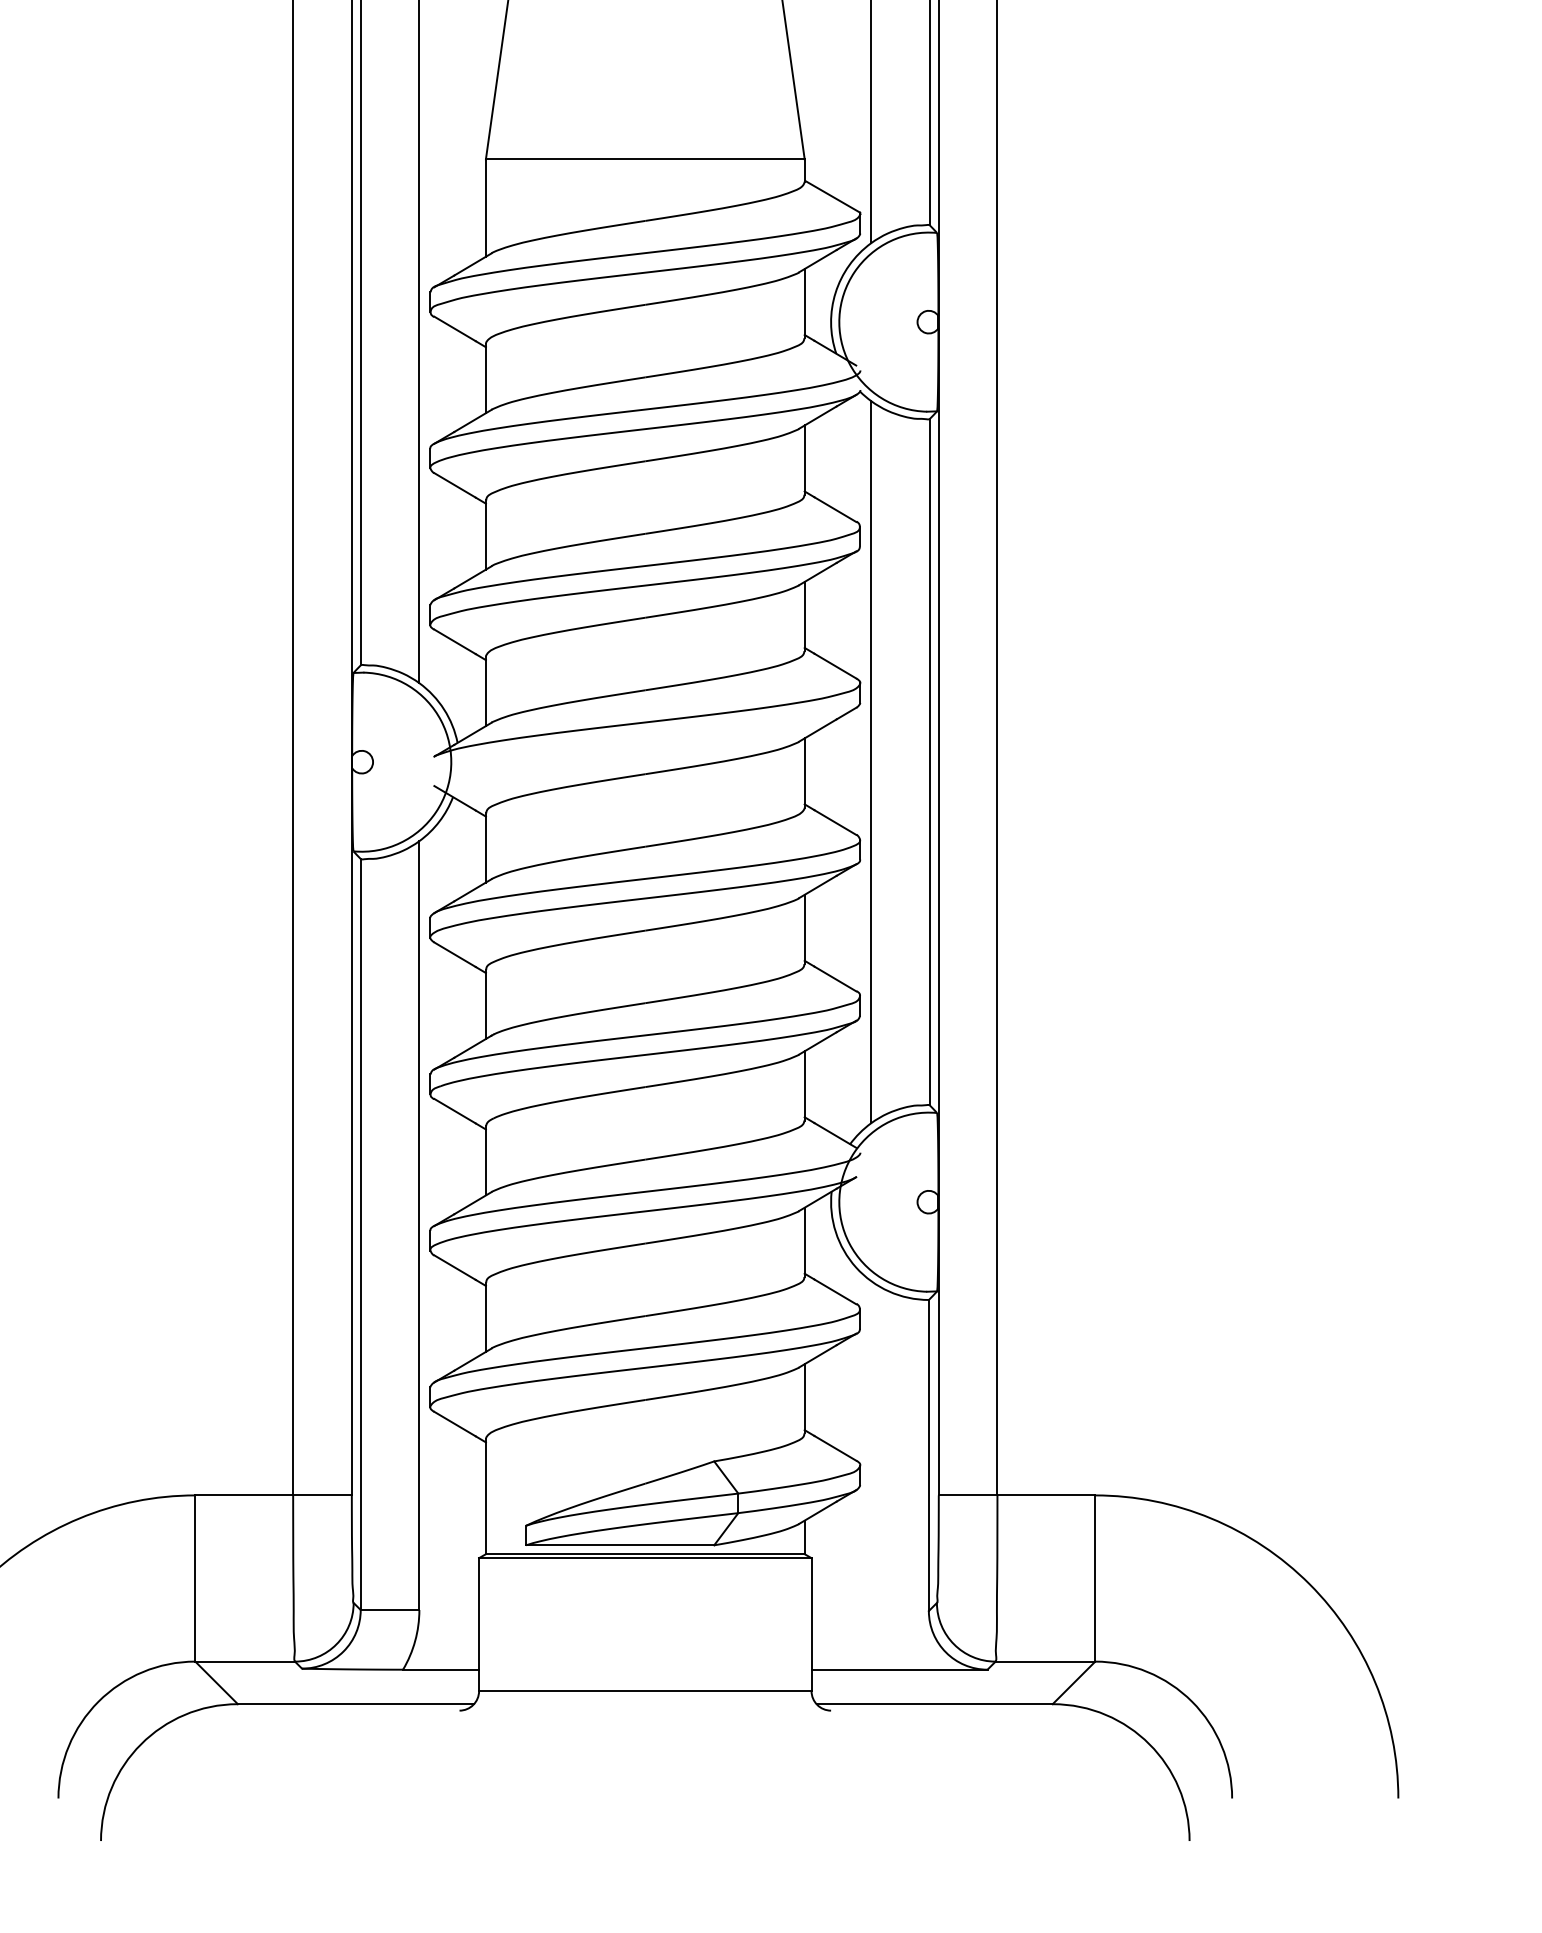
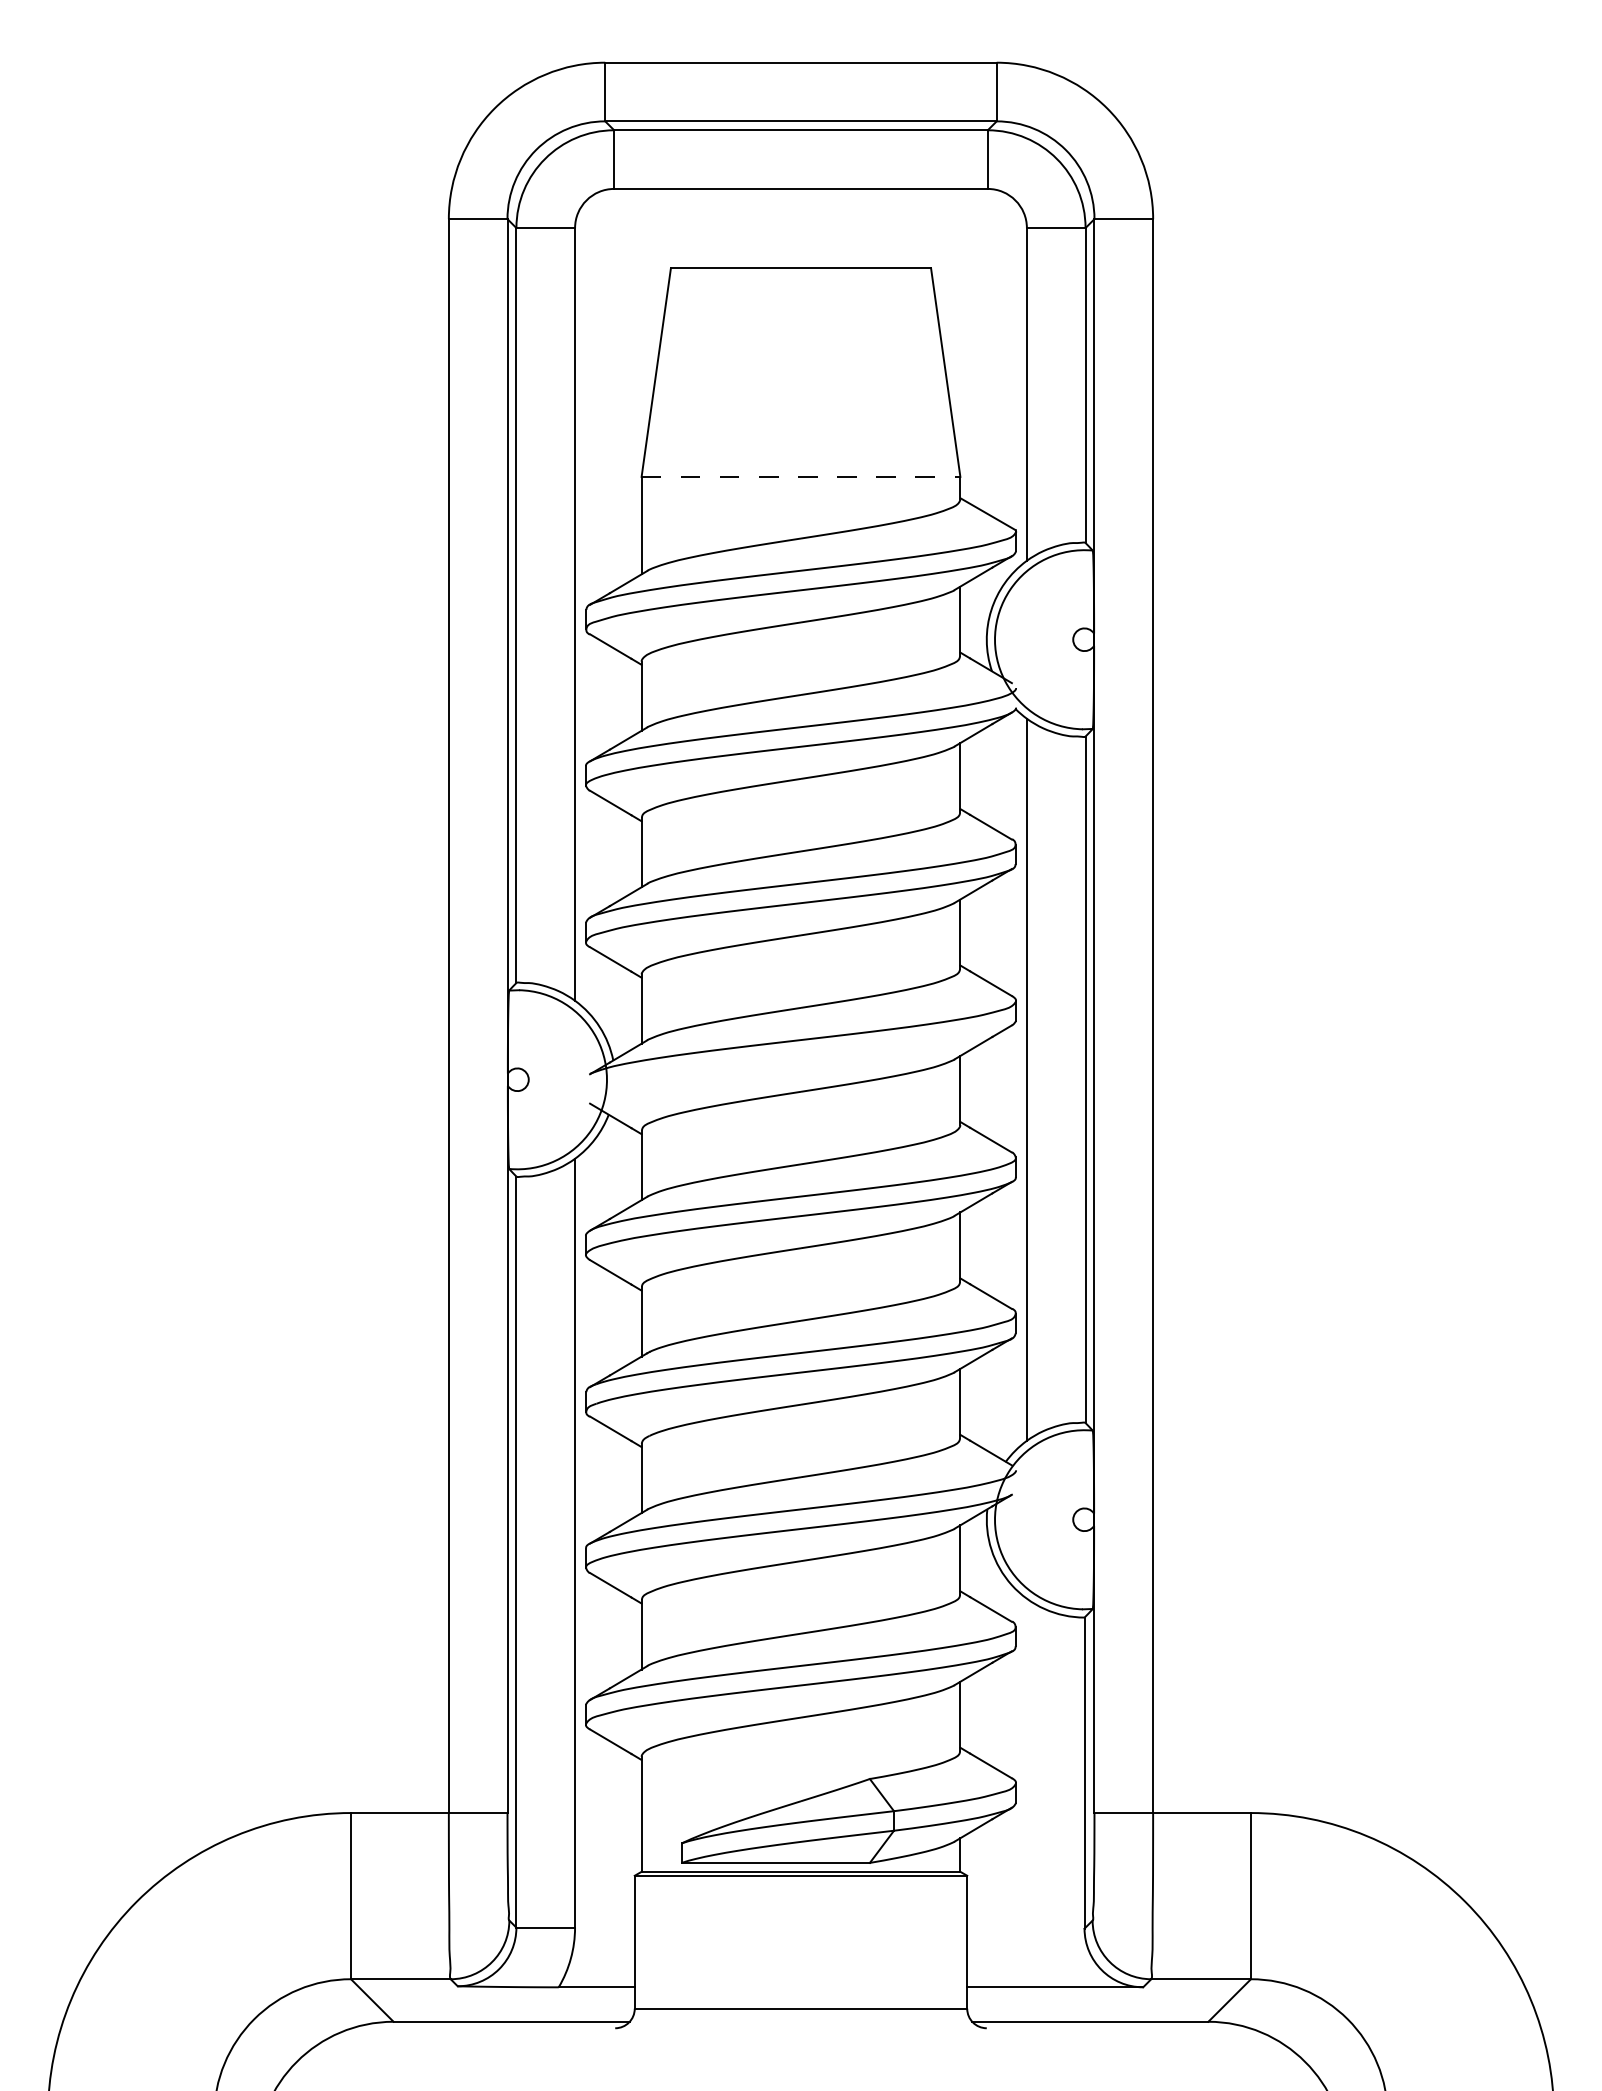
line: (645, 158) -> (801, 476), solid -> dashed

